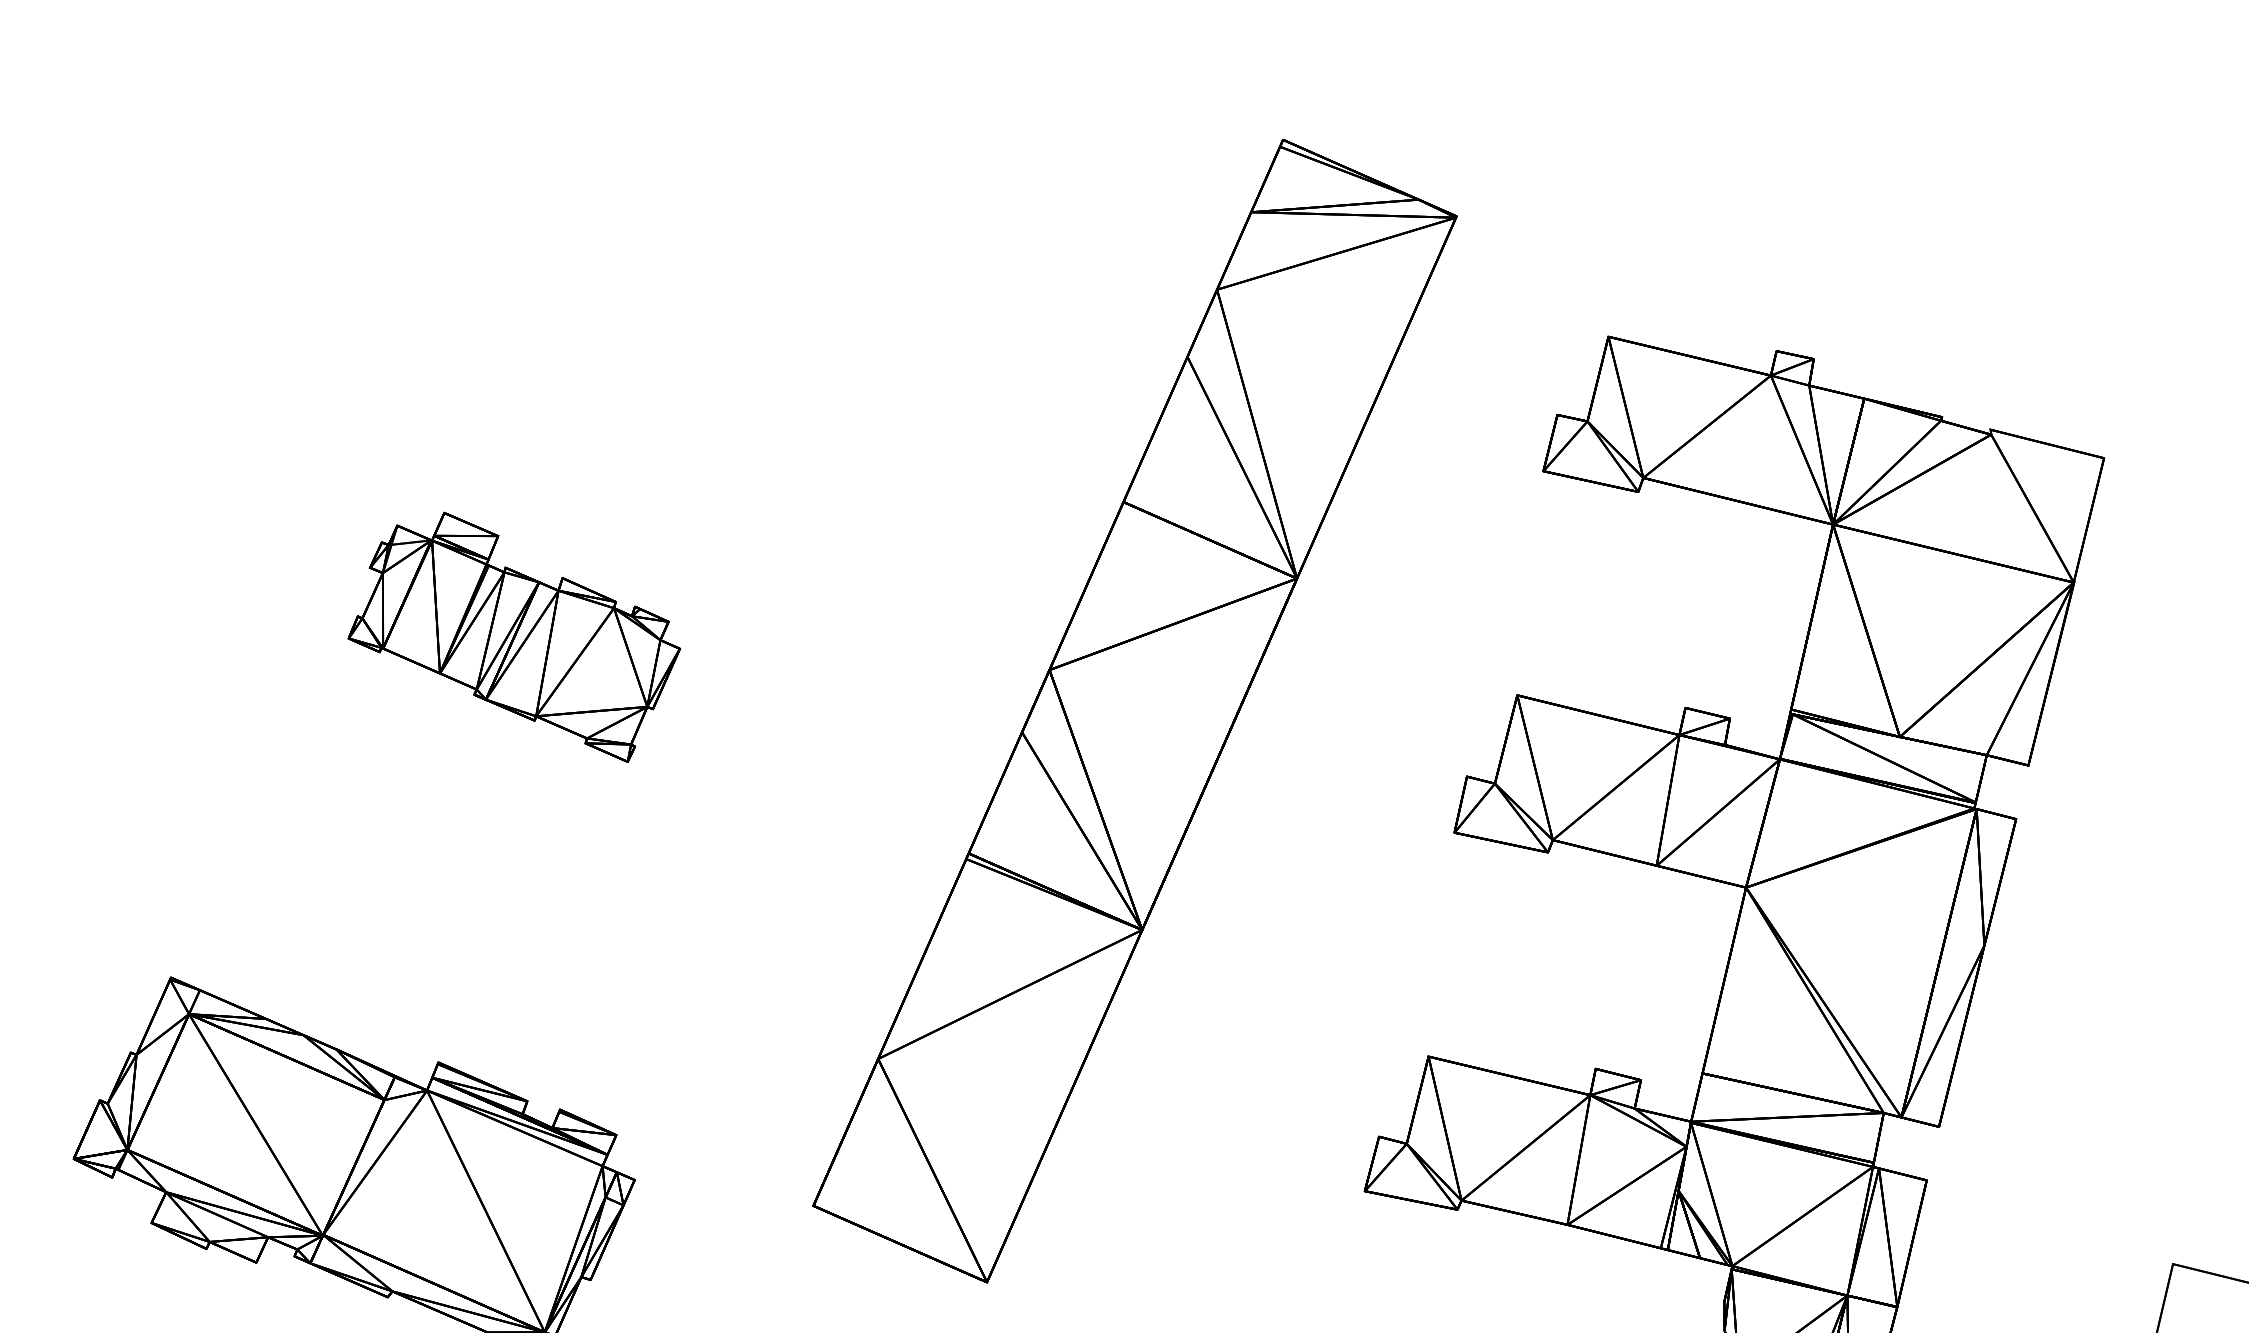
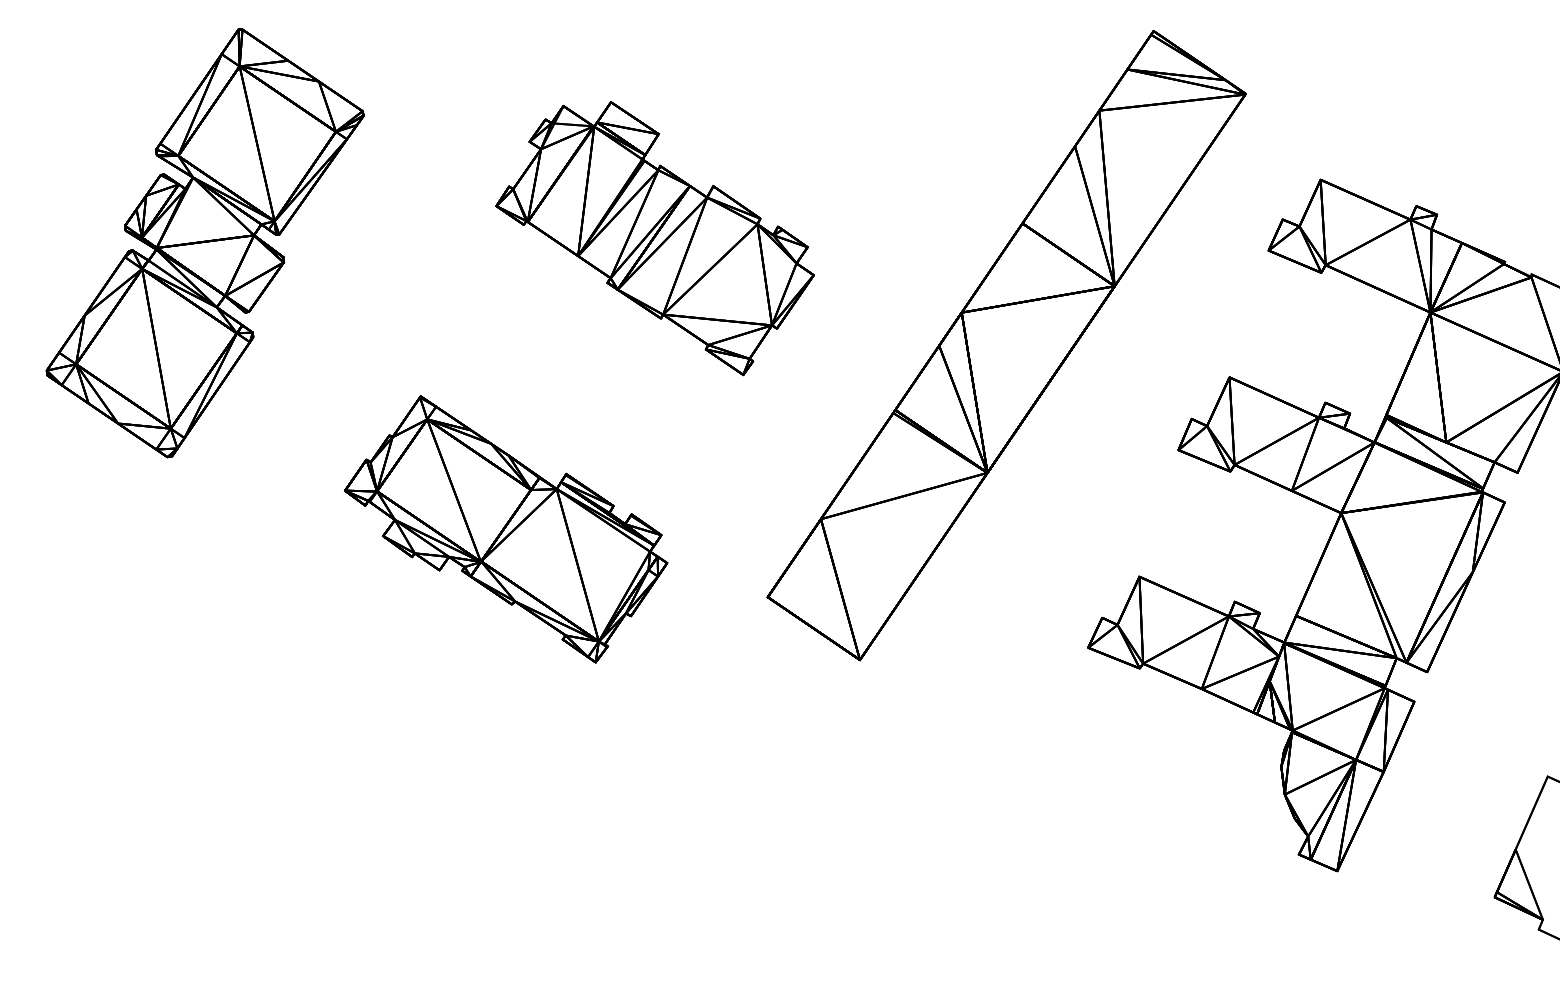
part: (512, 641) -> (654, 238), size x1.67

